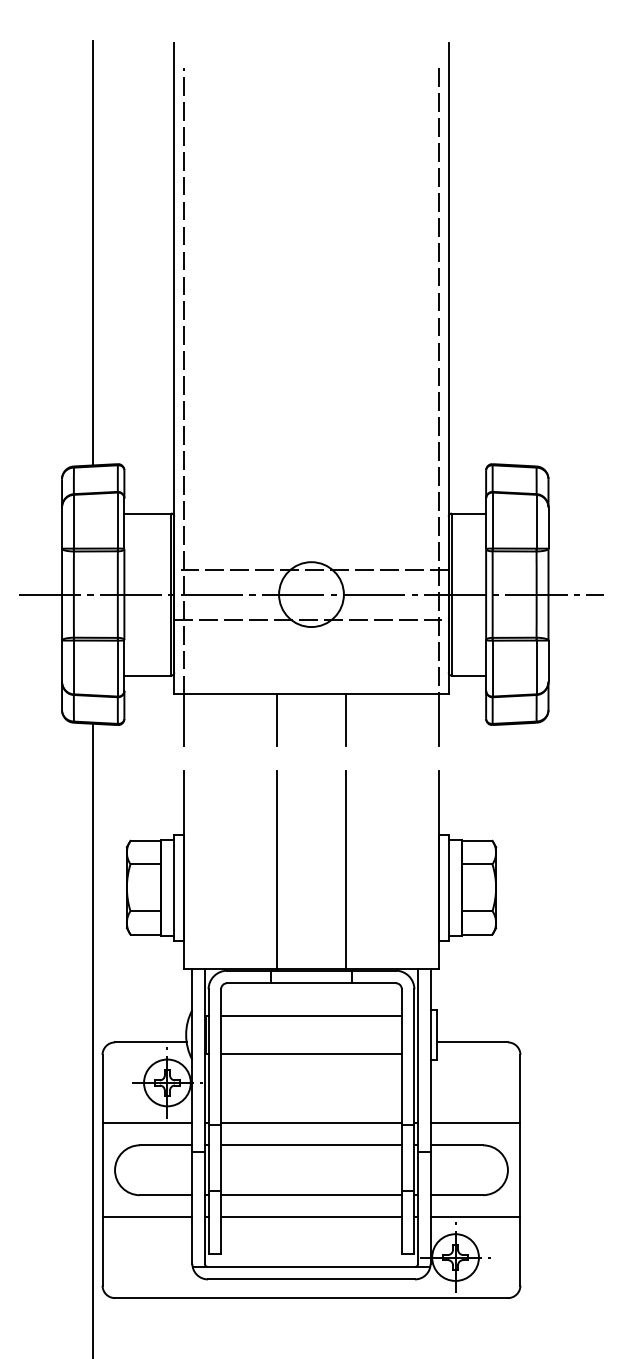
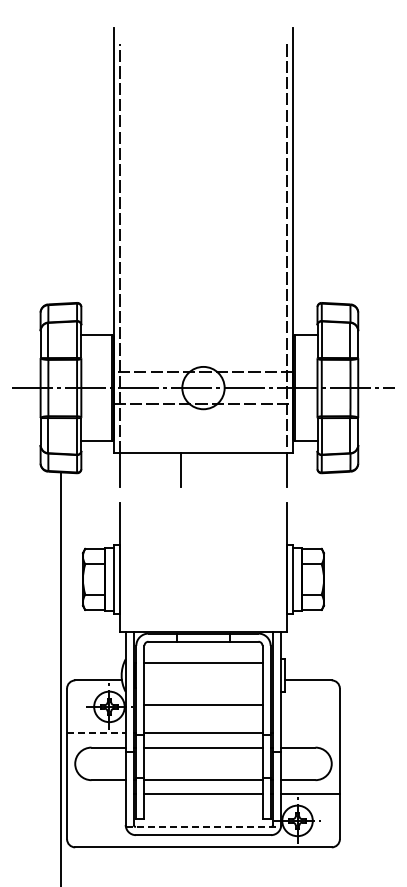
line: (92, 252) -> (60, 164), removed
line: (345, 719) -> (225, 469), removed
line: (277, 869) -> (181, 567), removed
line: (345, 869) -> (225, 567), removed
line: (311, 1053) -> (203, 704), moved
line: (147, 1123) -> (96, 733), solid -> dashed
line: (475, 1123) -> (310, 733), removed
line: (147, 1217) -> (96, 794), removed
line: (311, 1267) -> (203, 827), solid -> dashed

